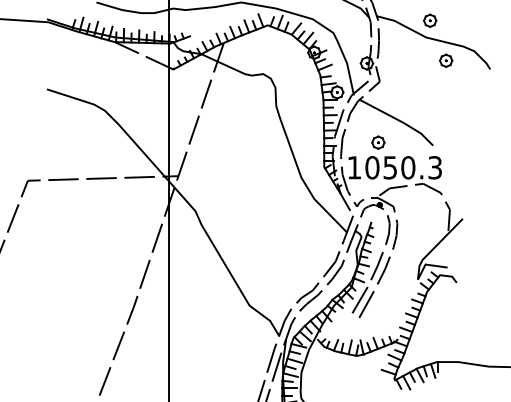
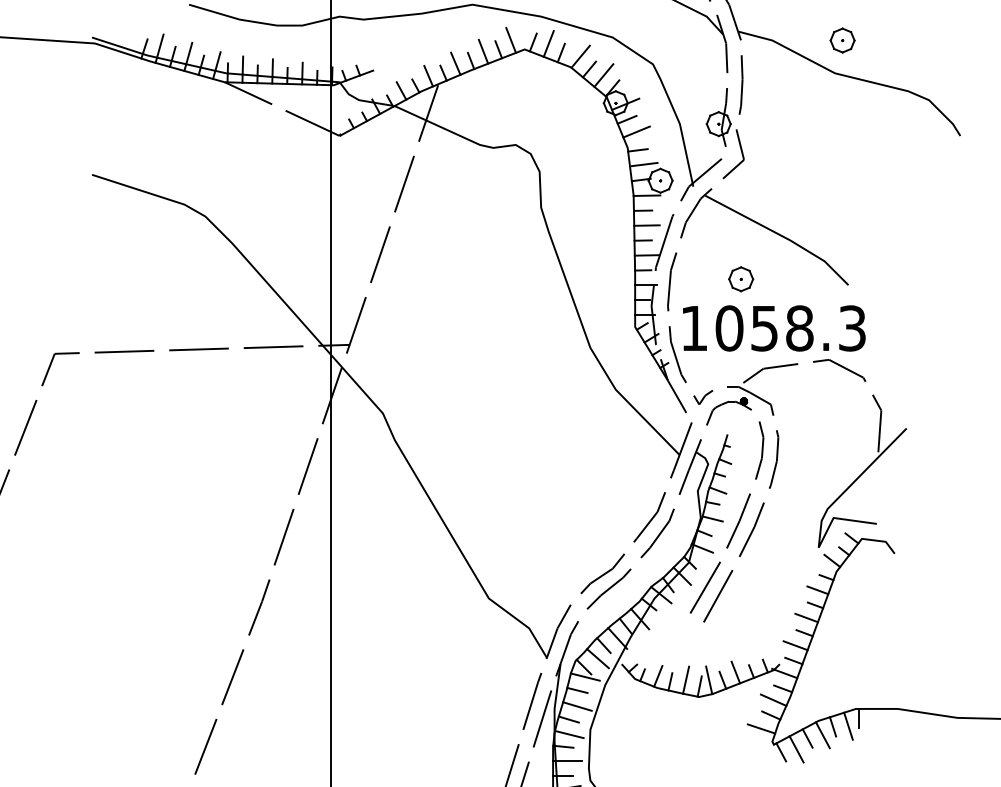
part: (446, 60) -> (874, 118), removed
text: (408, 167) -> (800, 327), 1050.3 -> 1058.3

